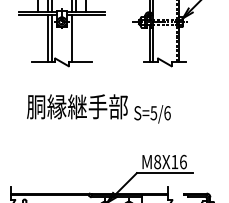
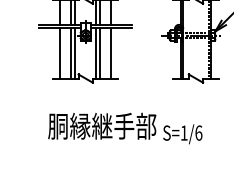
line: (38, 38) -> (60, 53), added
line: (75, 38) -> (100, 53), added
line: (85, 38) -> (110, 53), added
text: (153, 113) -> (183, 133), S=5/6 -> S=1/6

